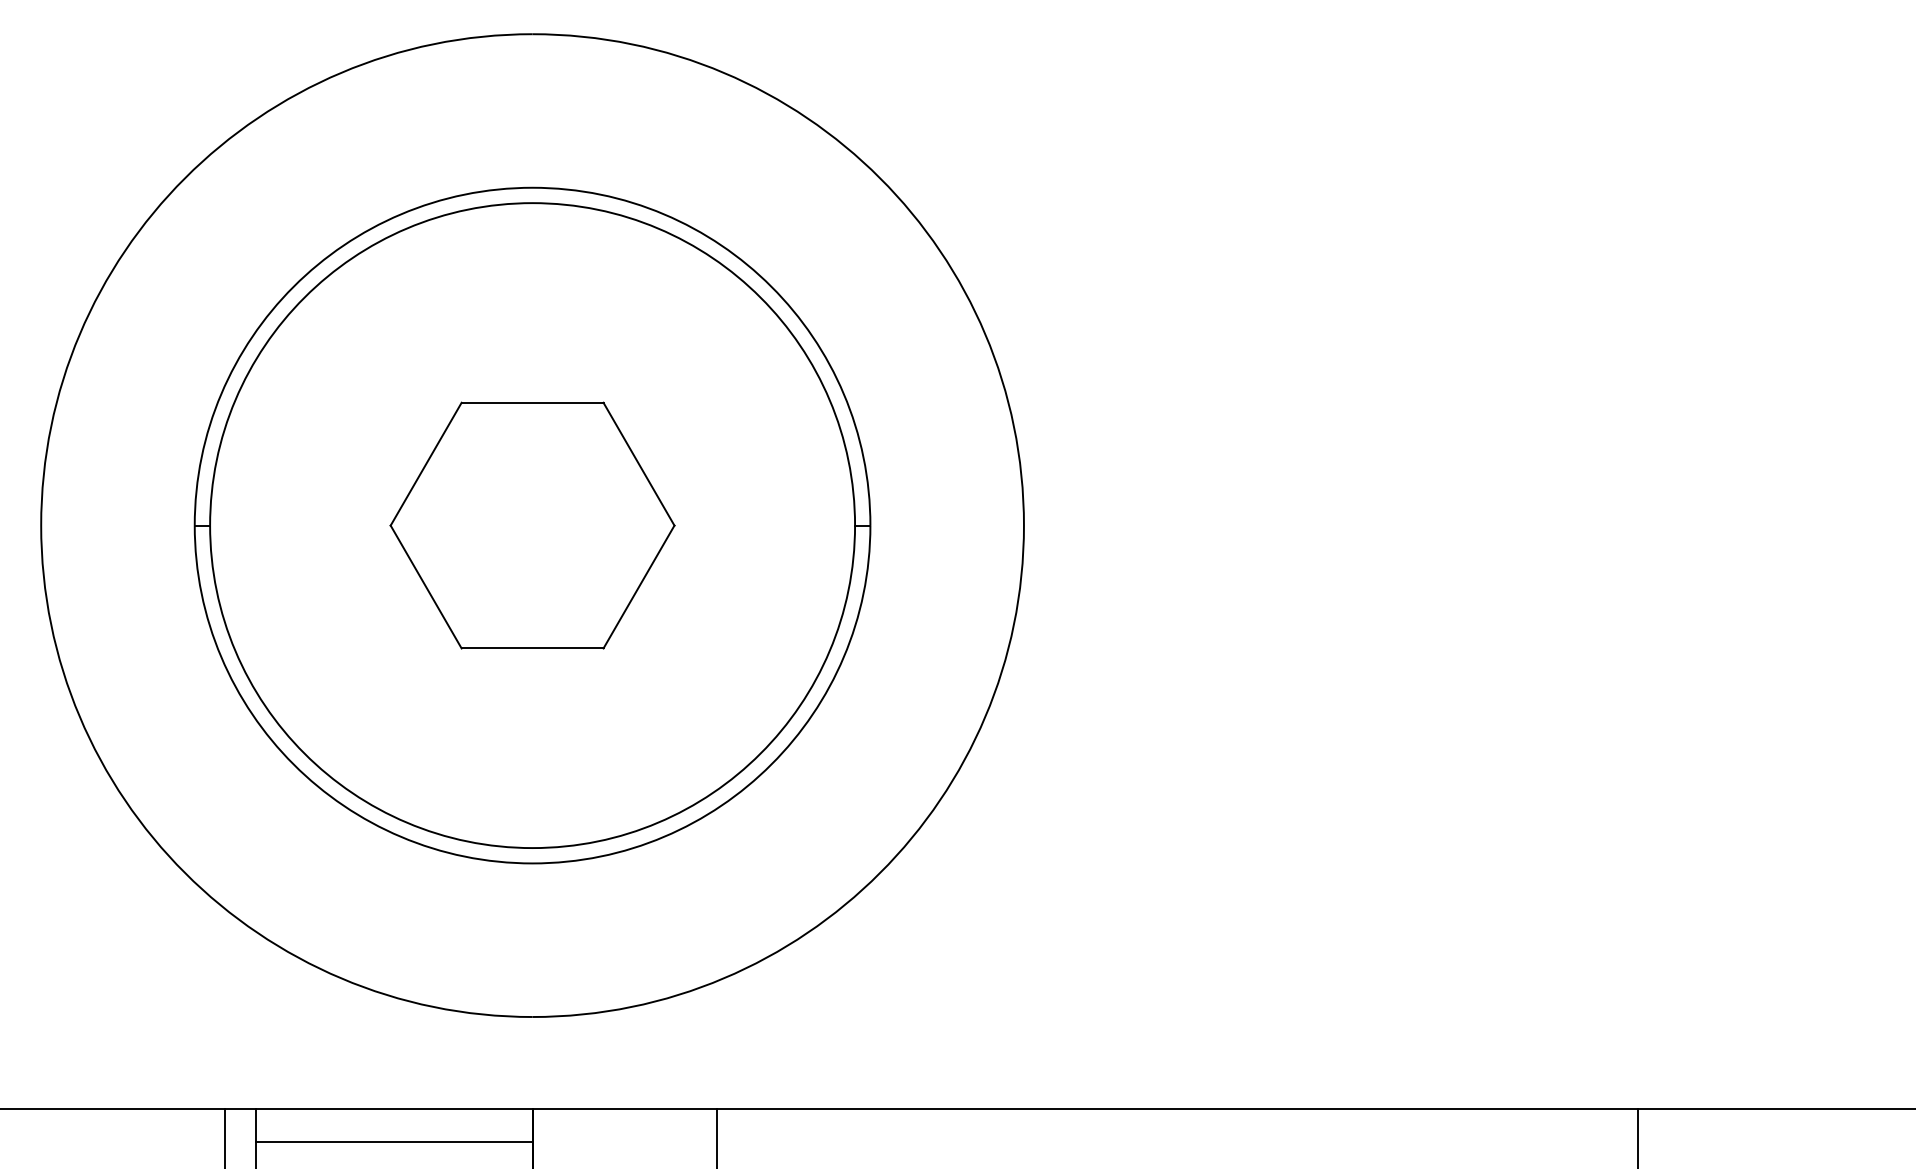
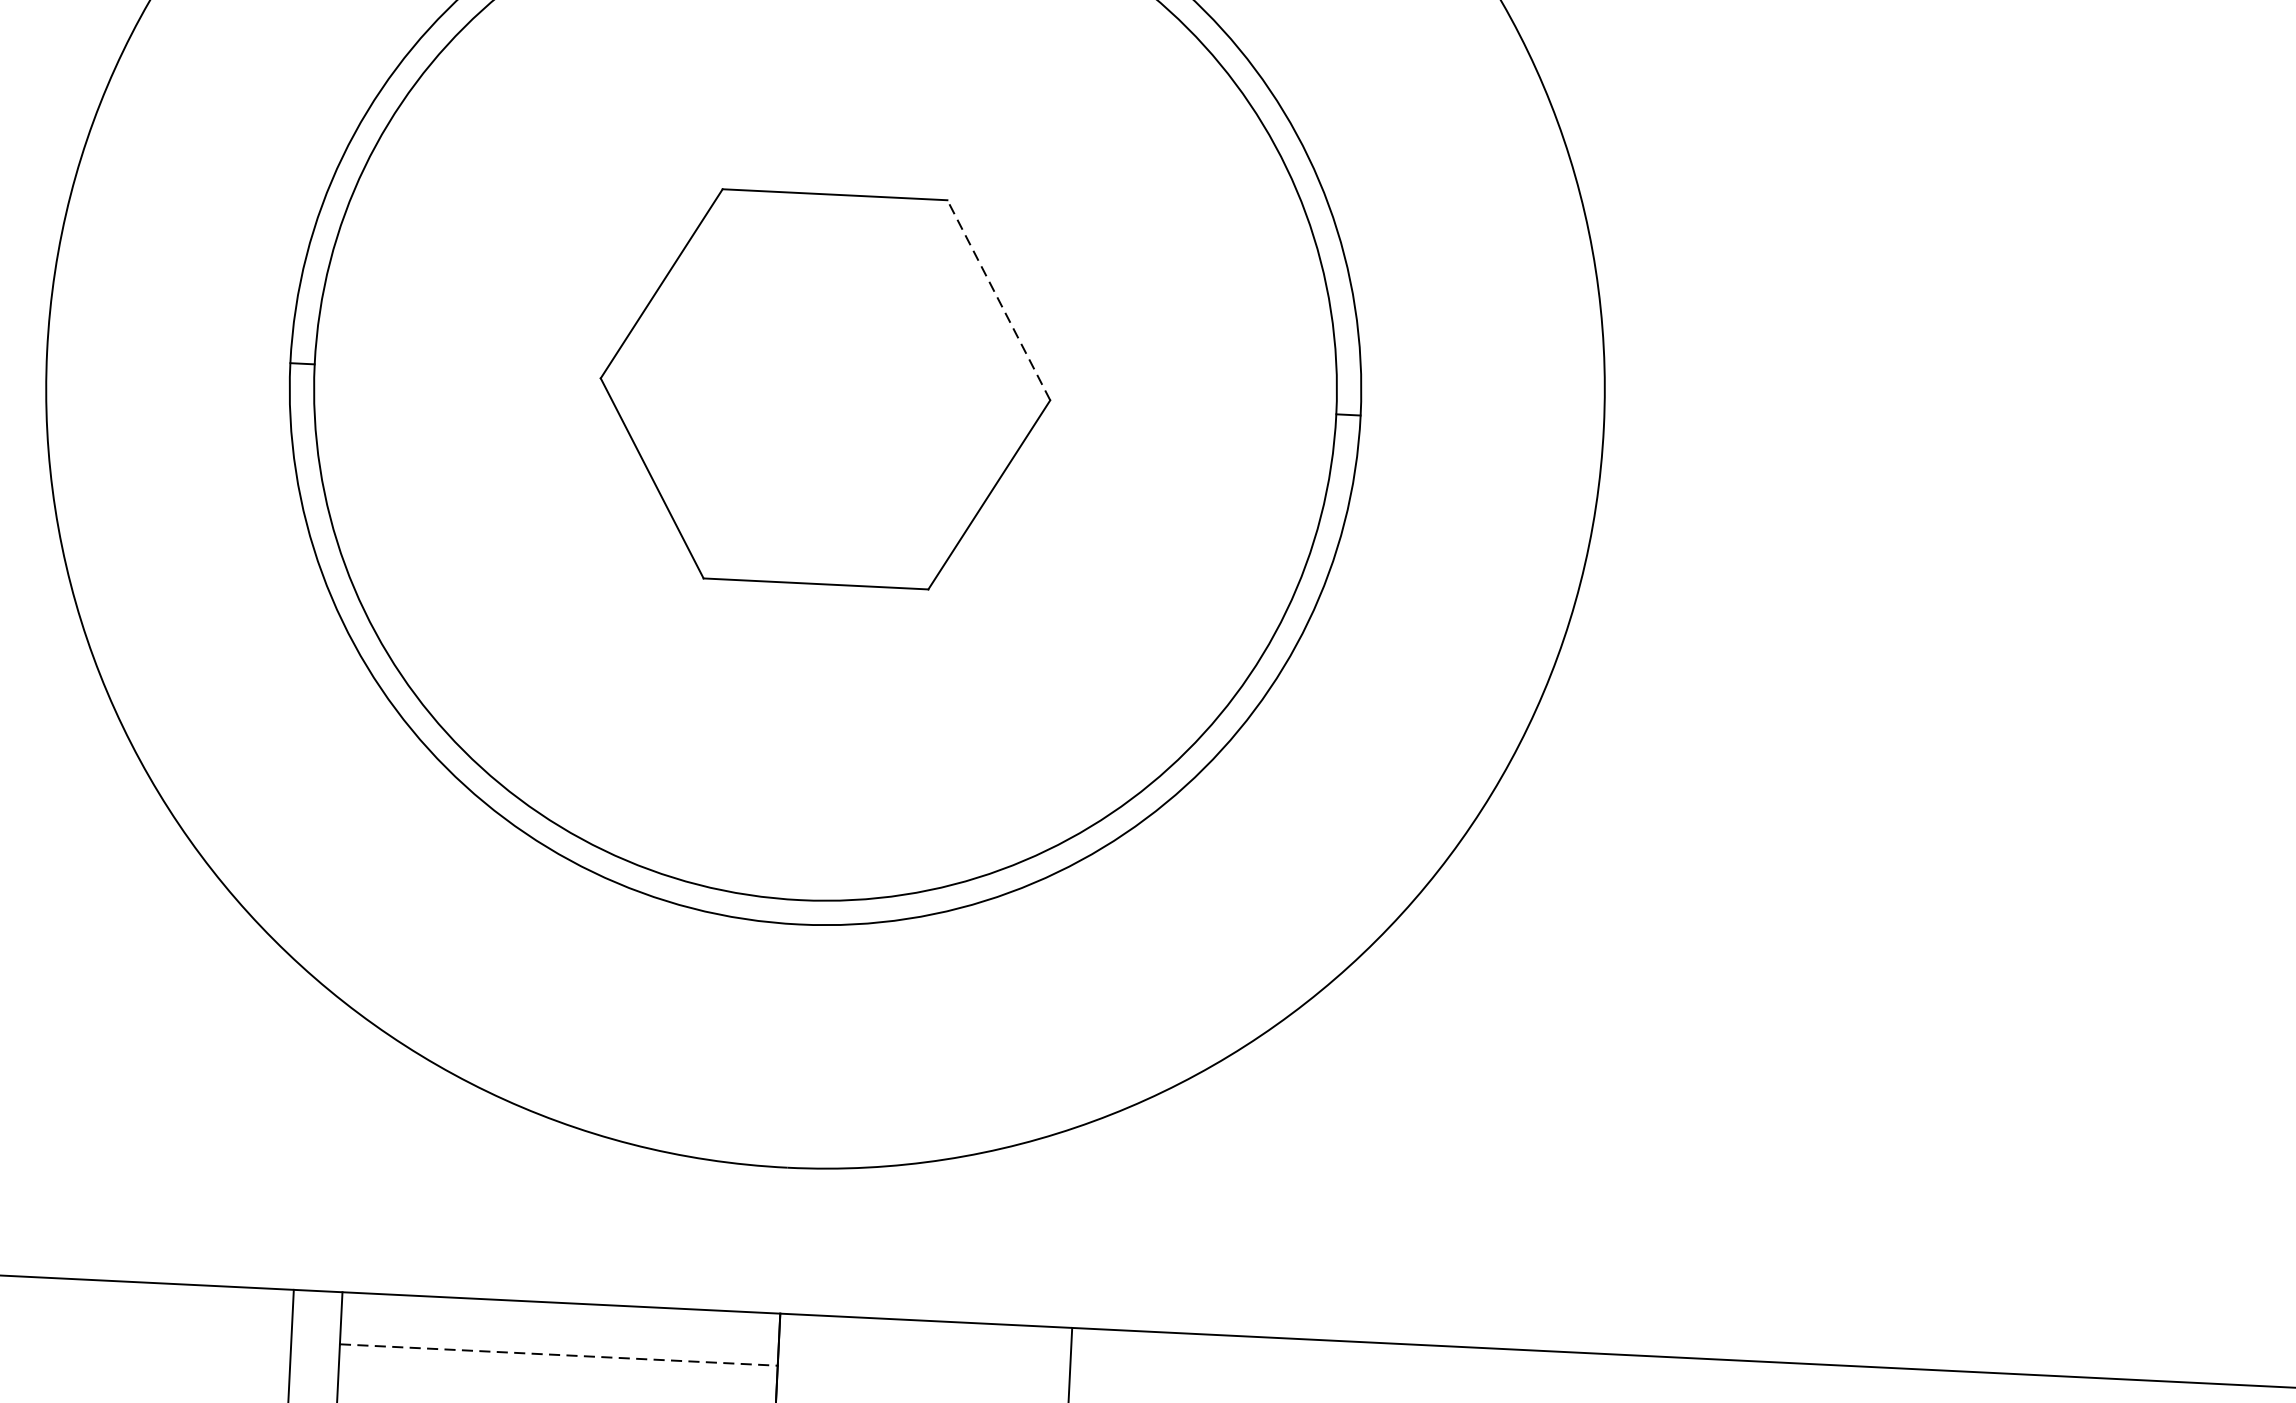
line: (639, 464) -> (999, 300), solid -> dashed
line: (394, 1141) -> (559, 1354), solid -> dashed

